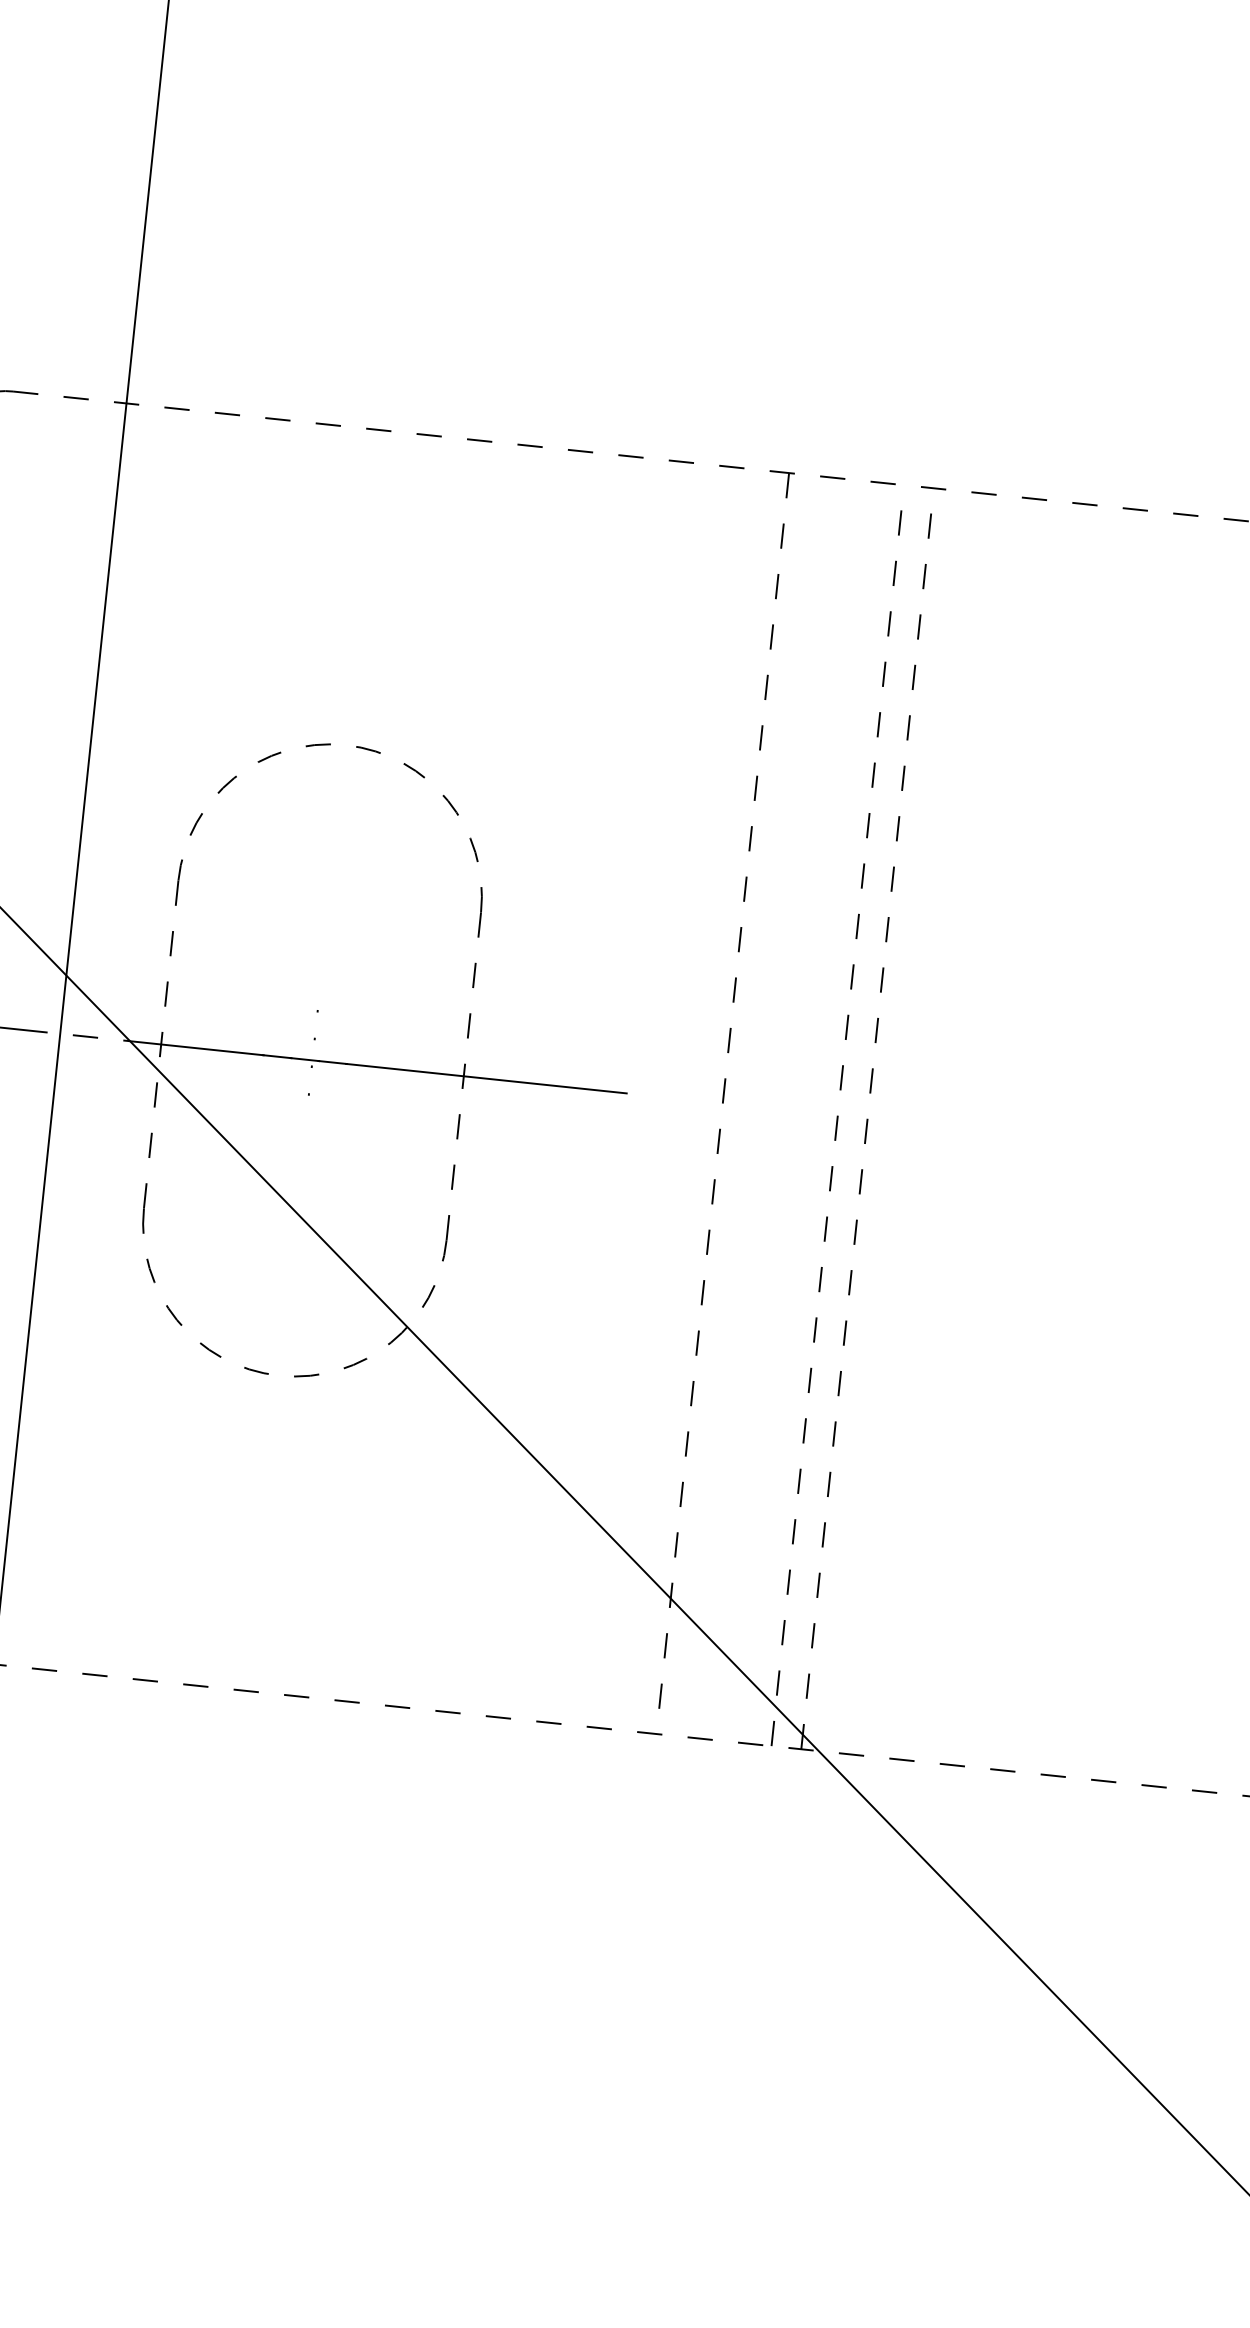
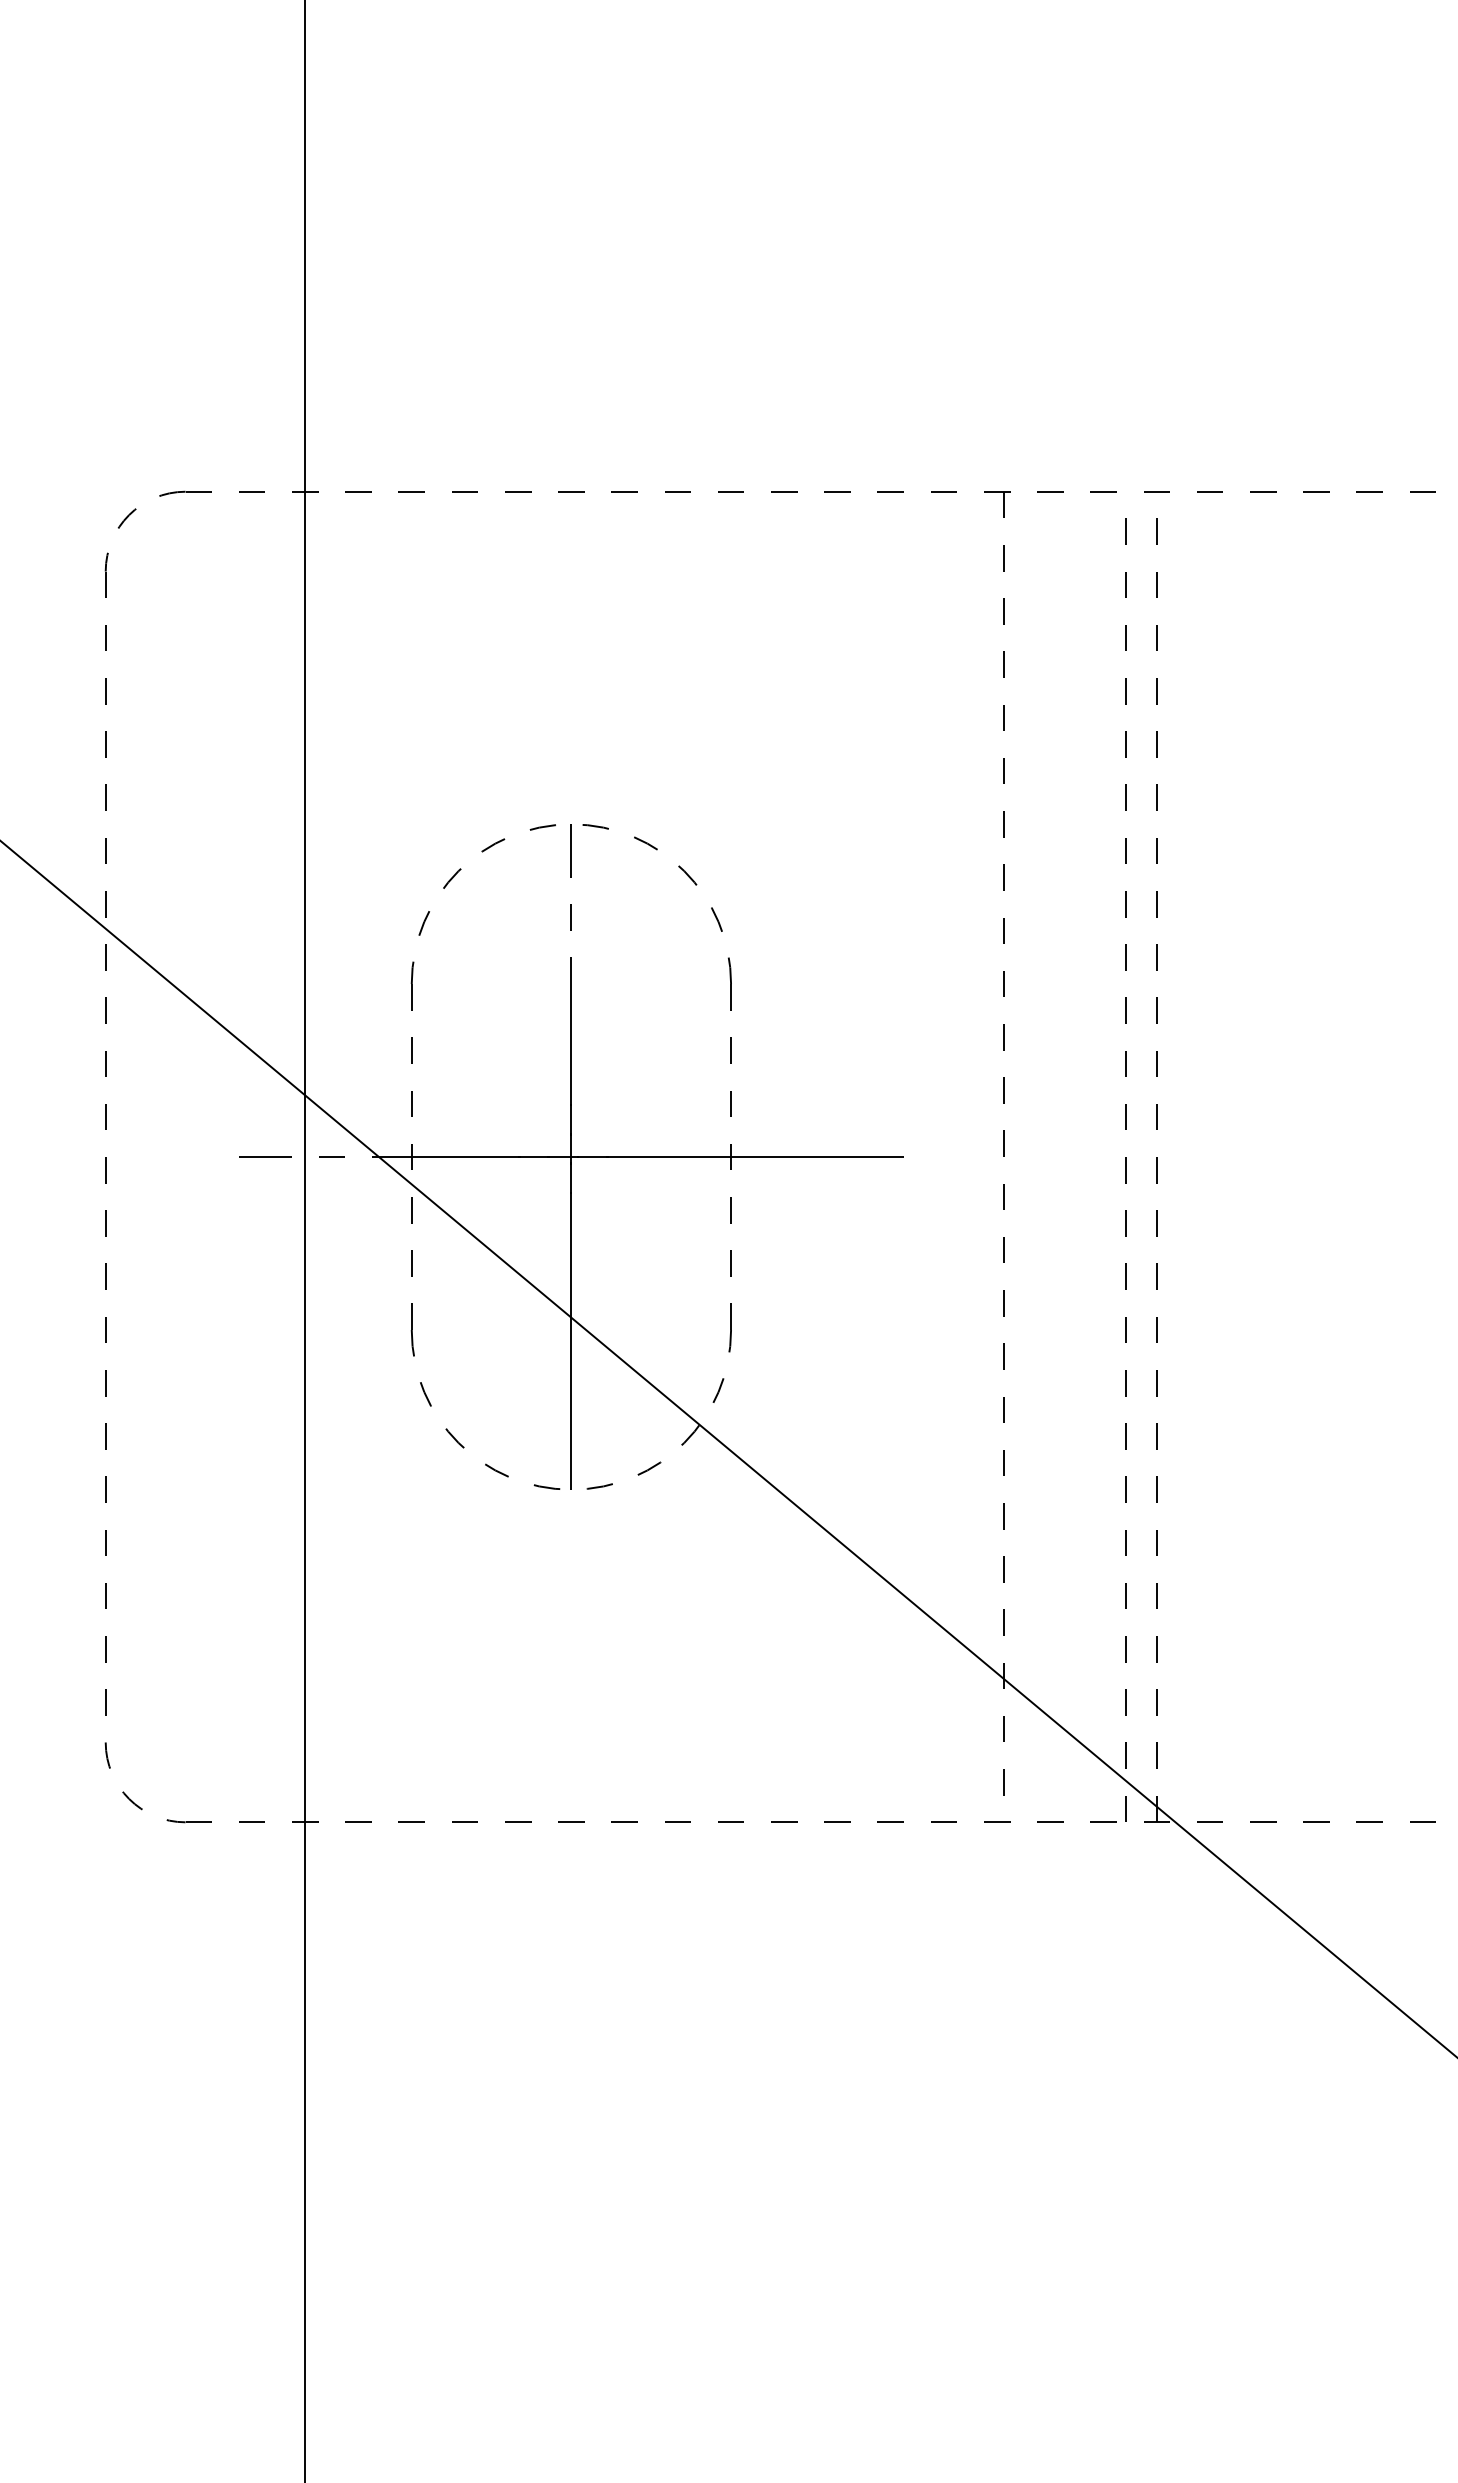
line: (312, 1059) -> (571, 1156), added

